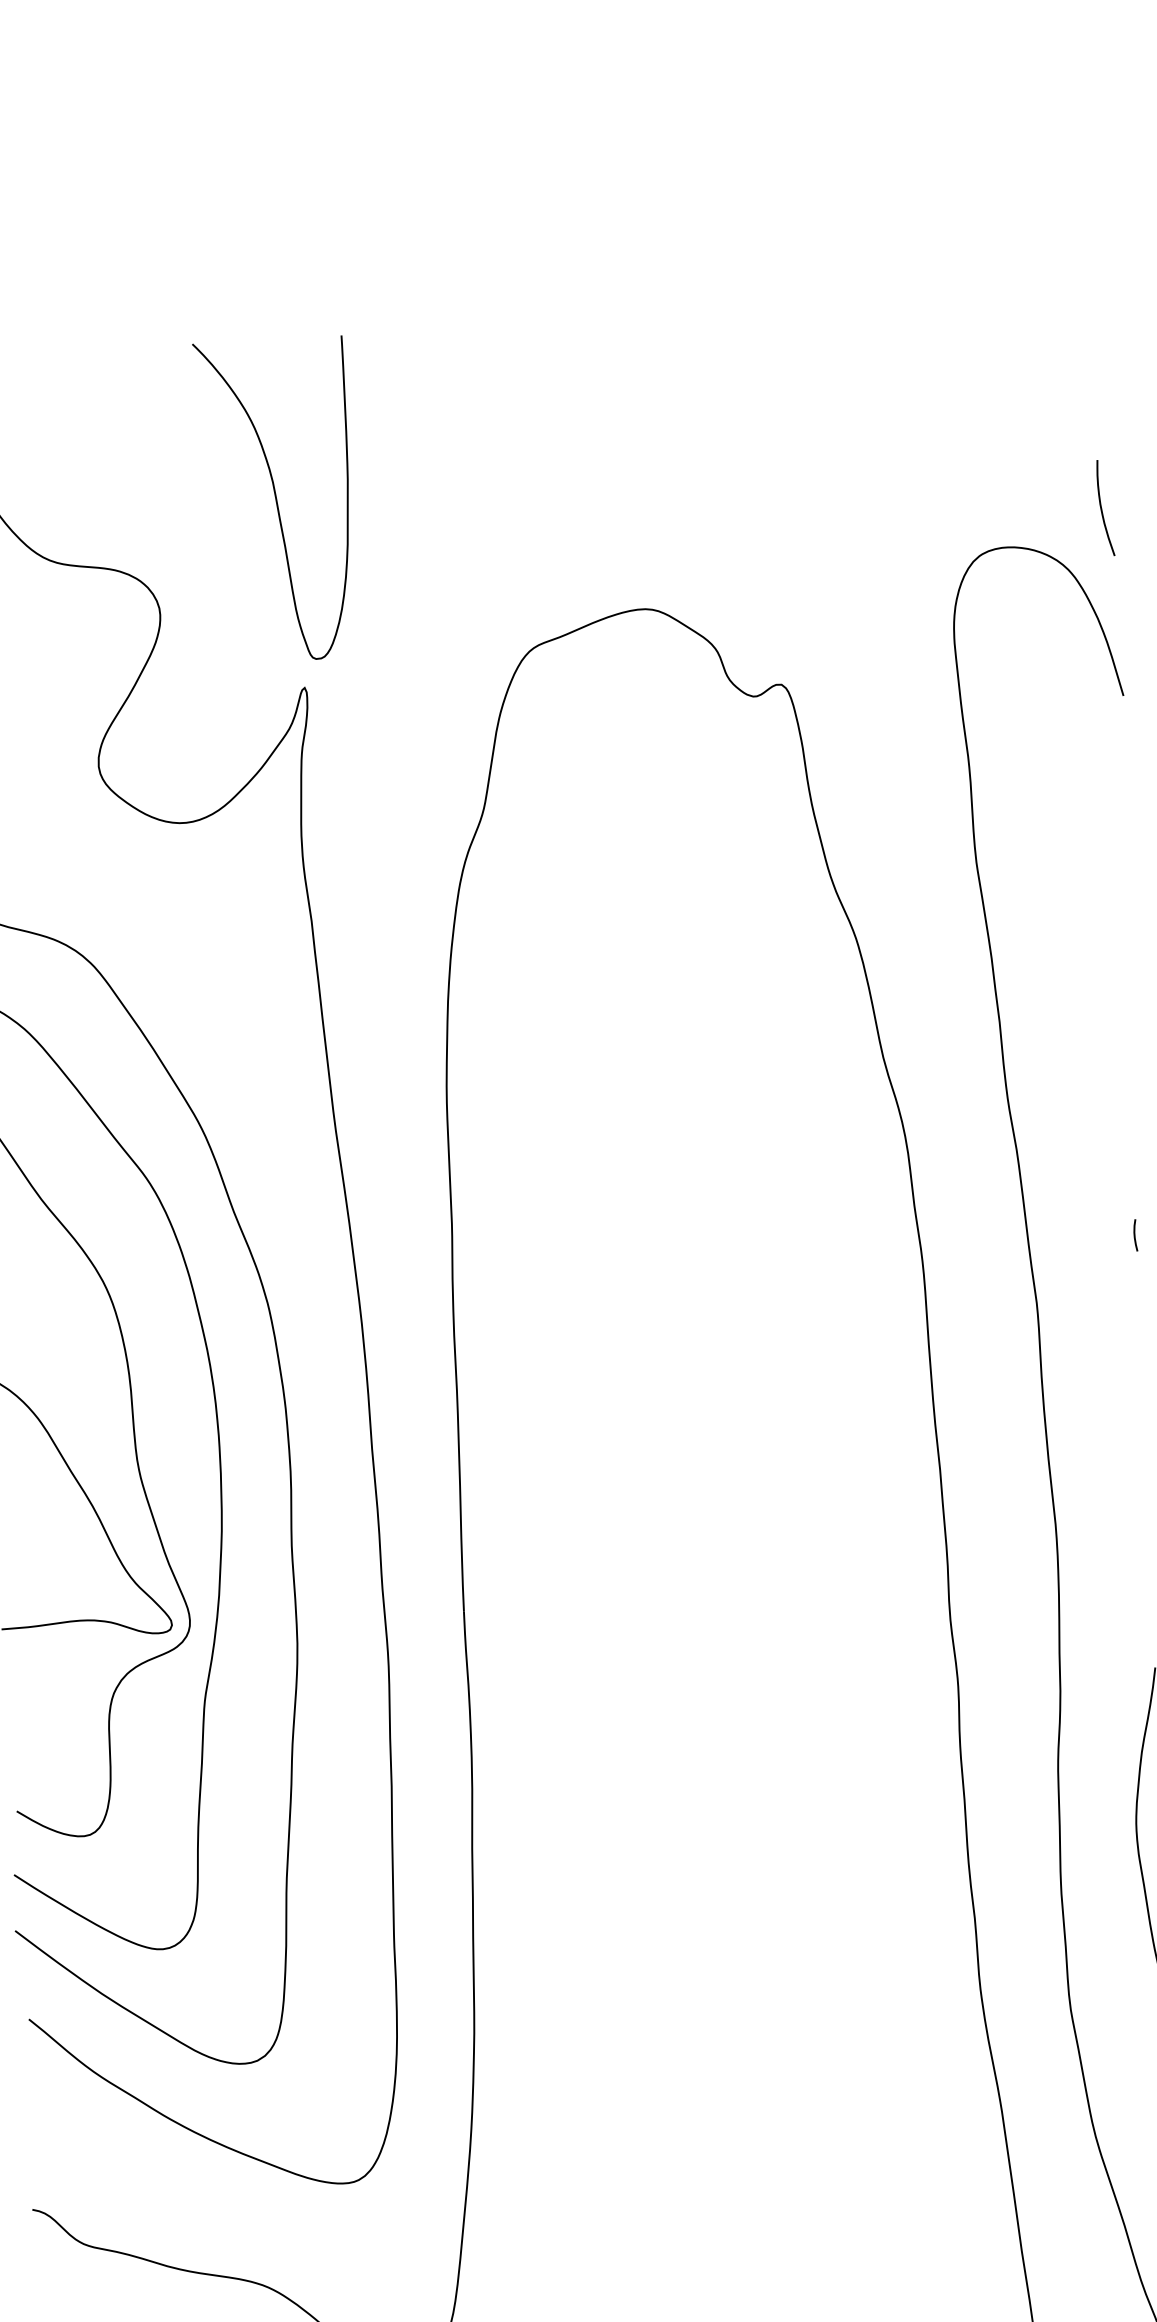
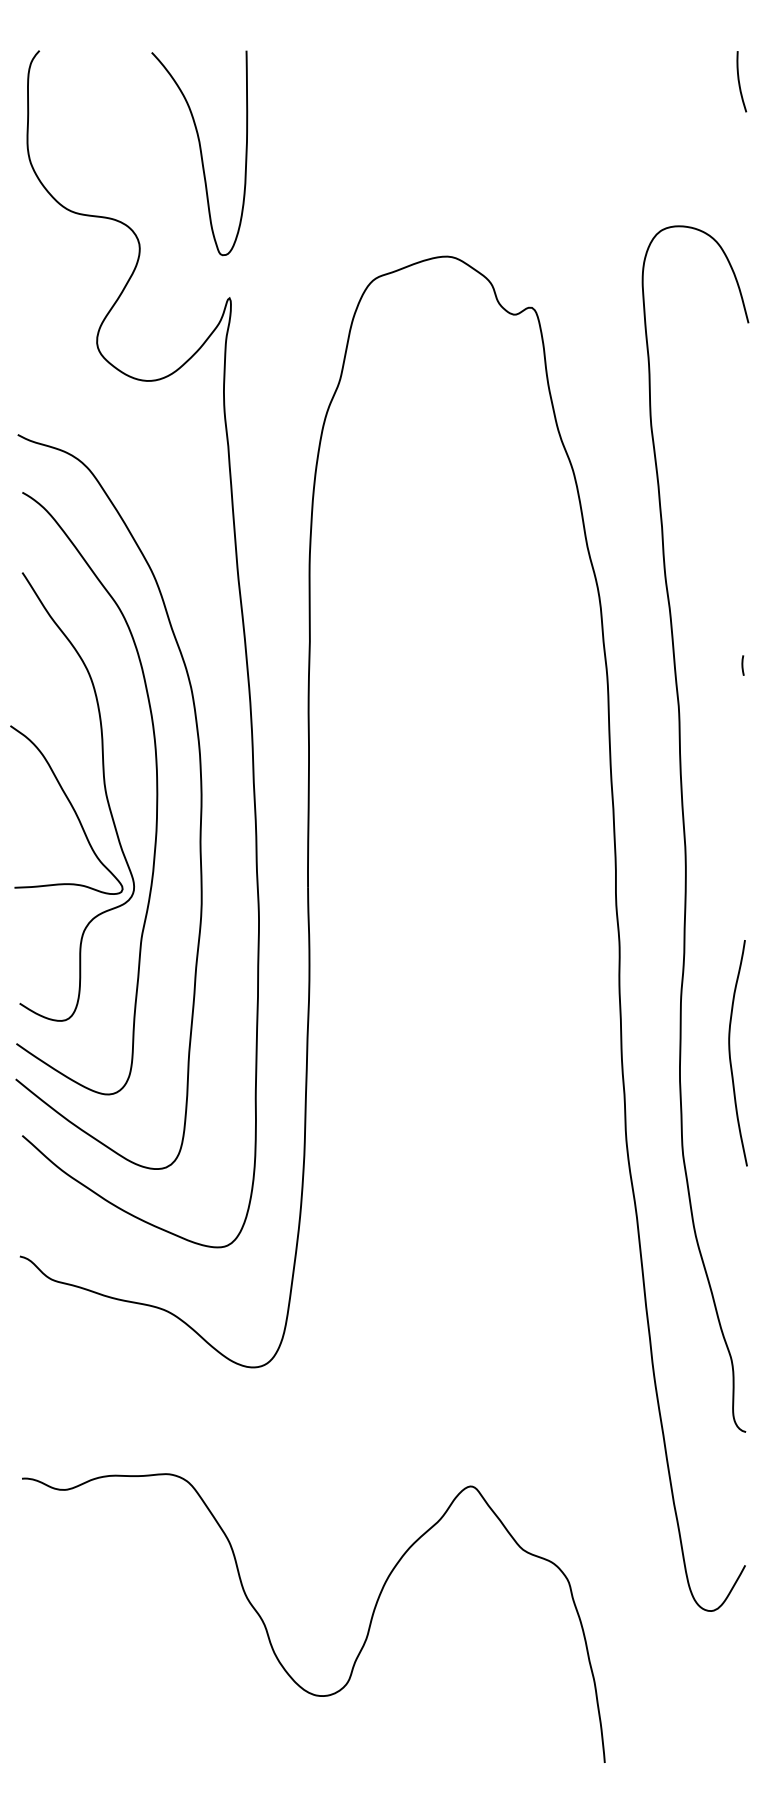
curve: (275, 500) -> (200, 153), moved
curve: (1102, 507) -> (739, 81), moved

